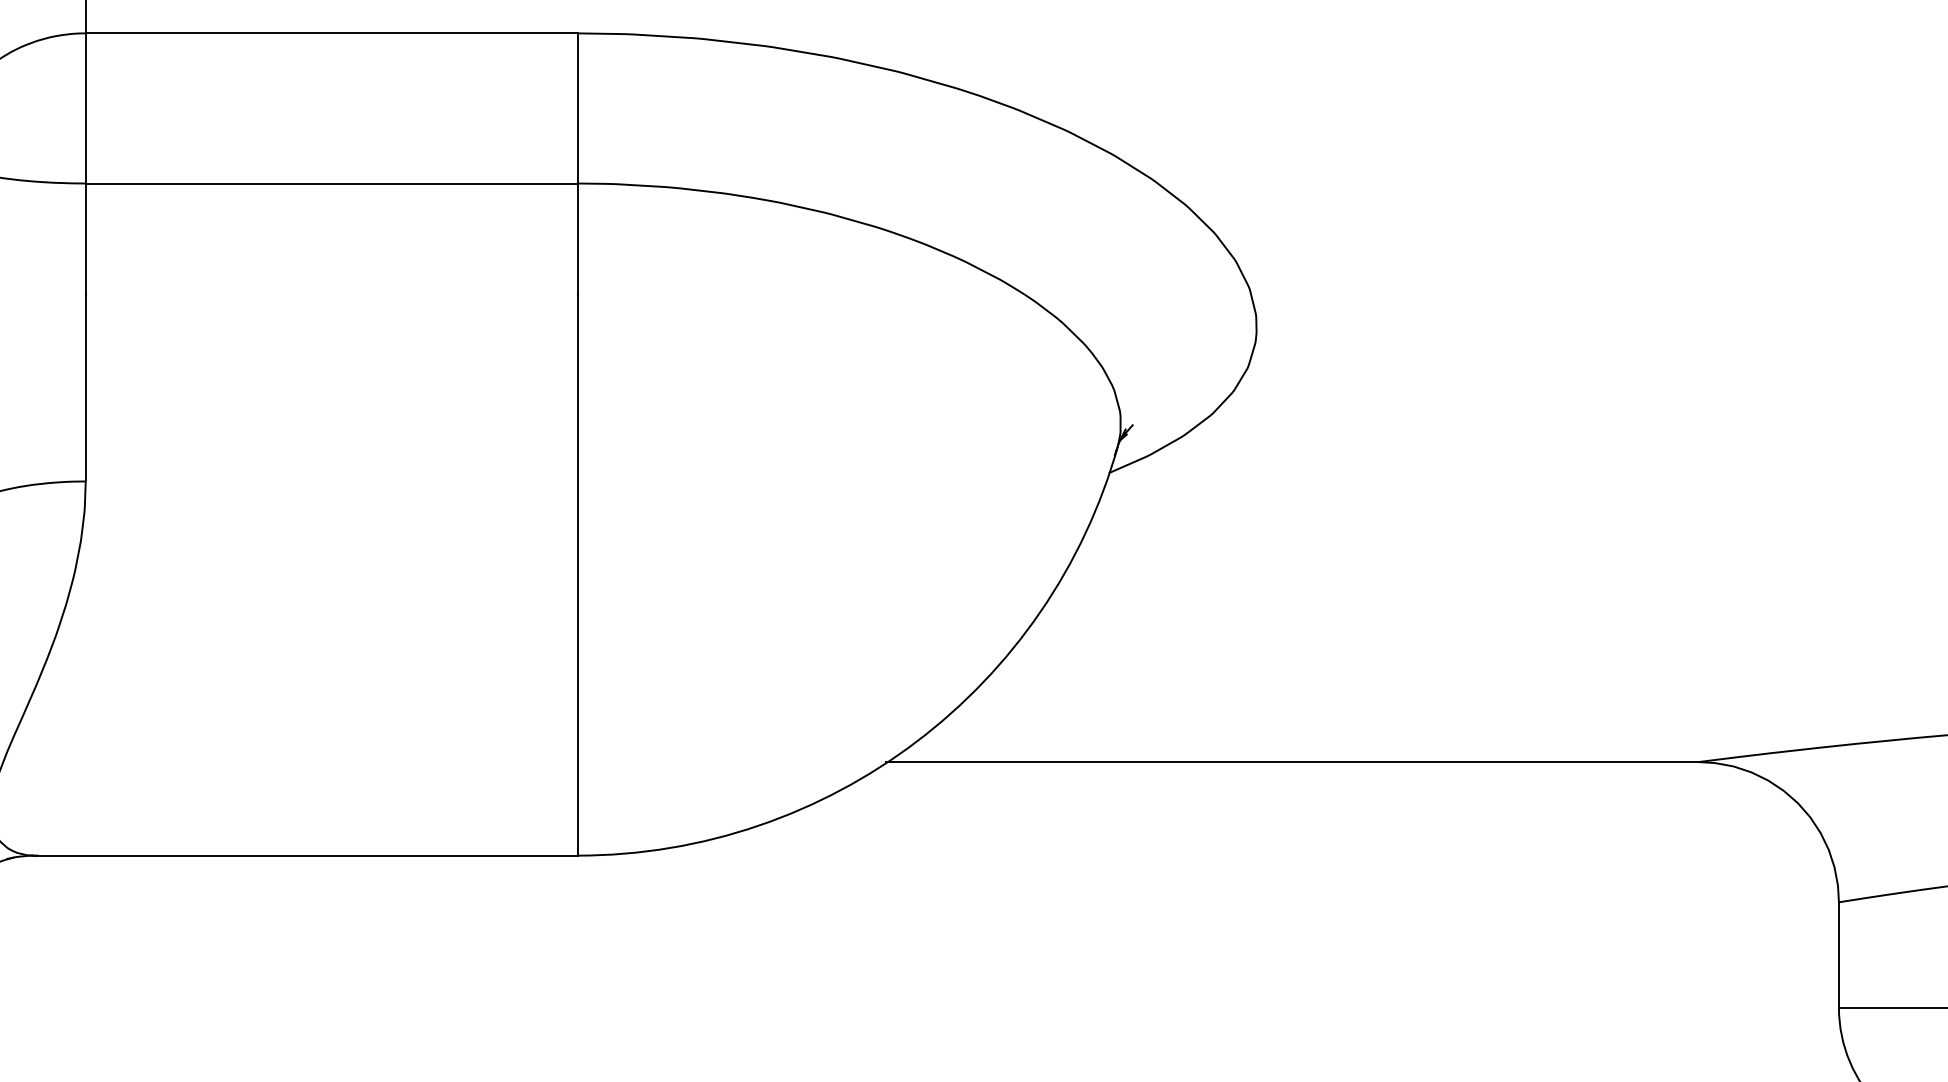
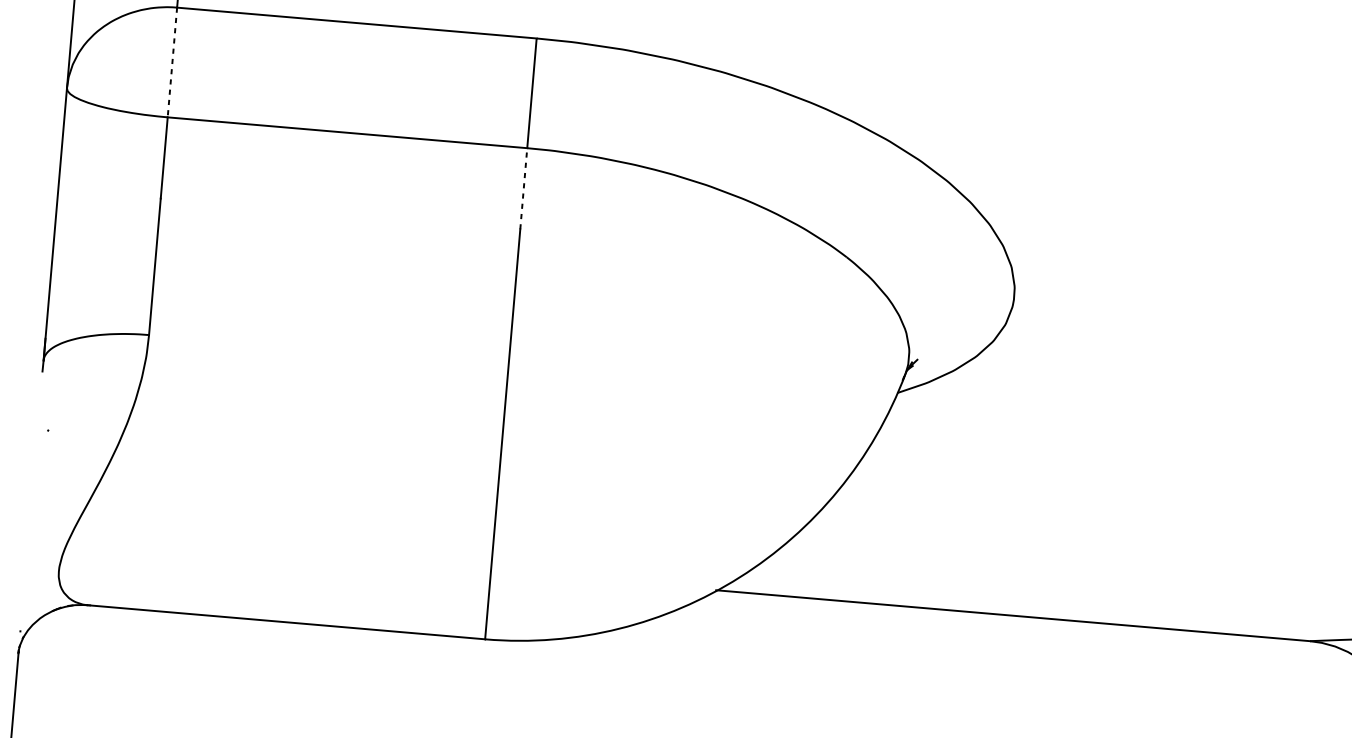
line: (85, 108) -> (172, 62), solid -> dashed
line: (577, 239) -> (523, 189), solid -> dashed

